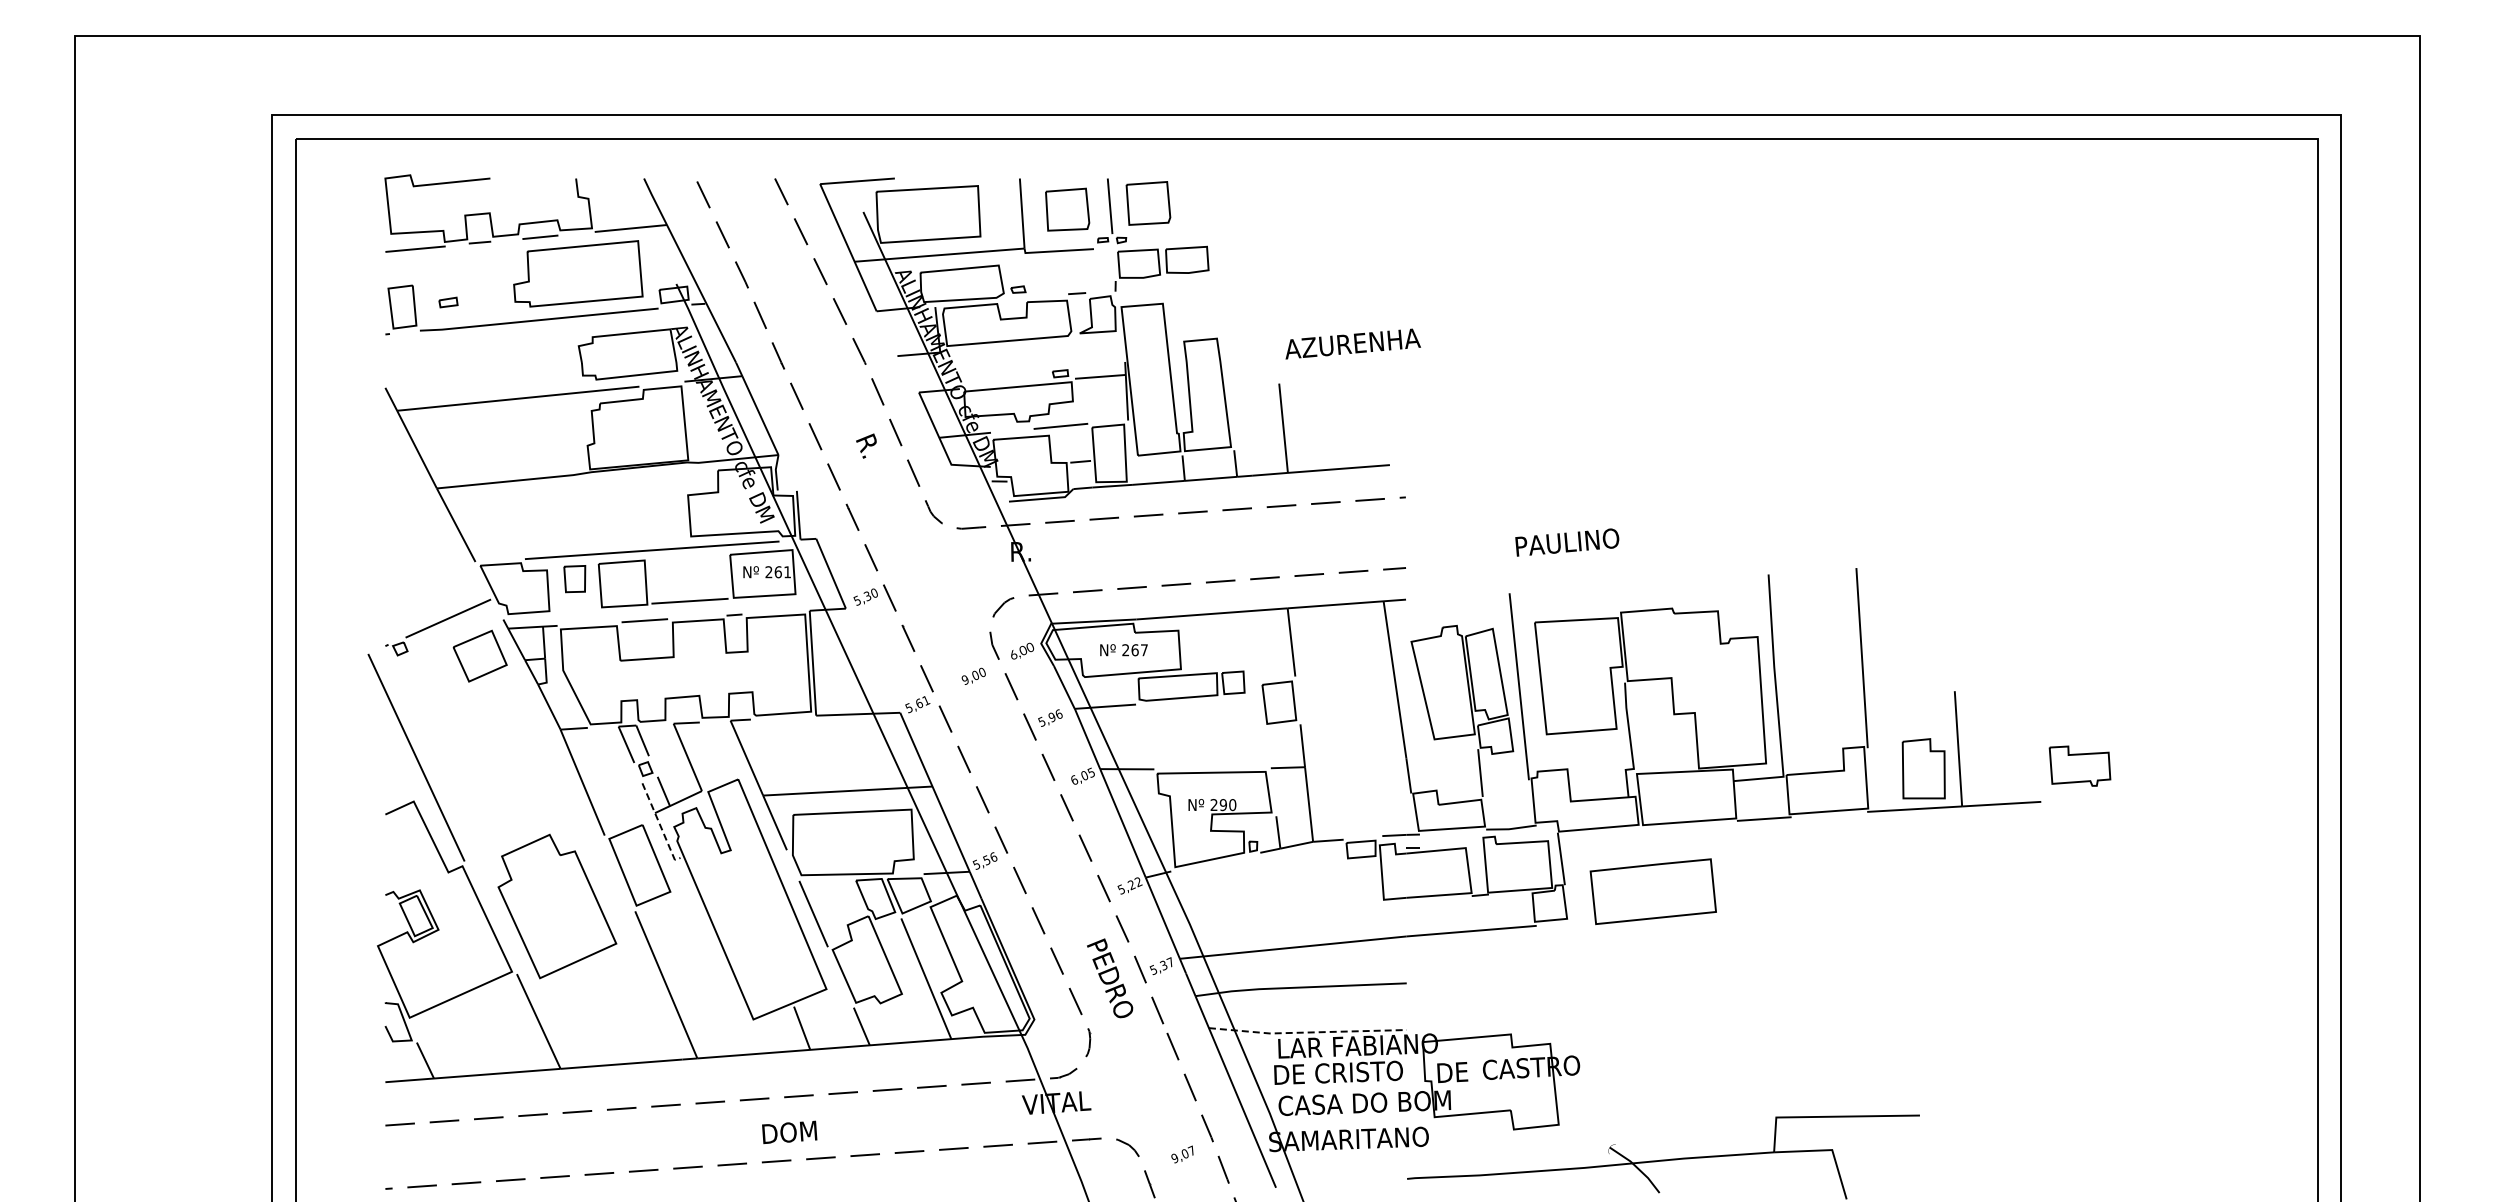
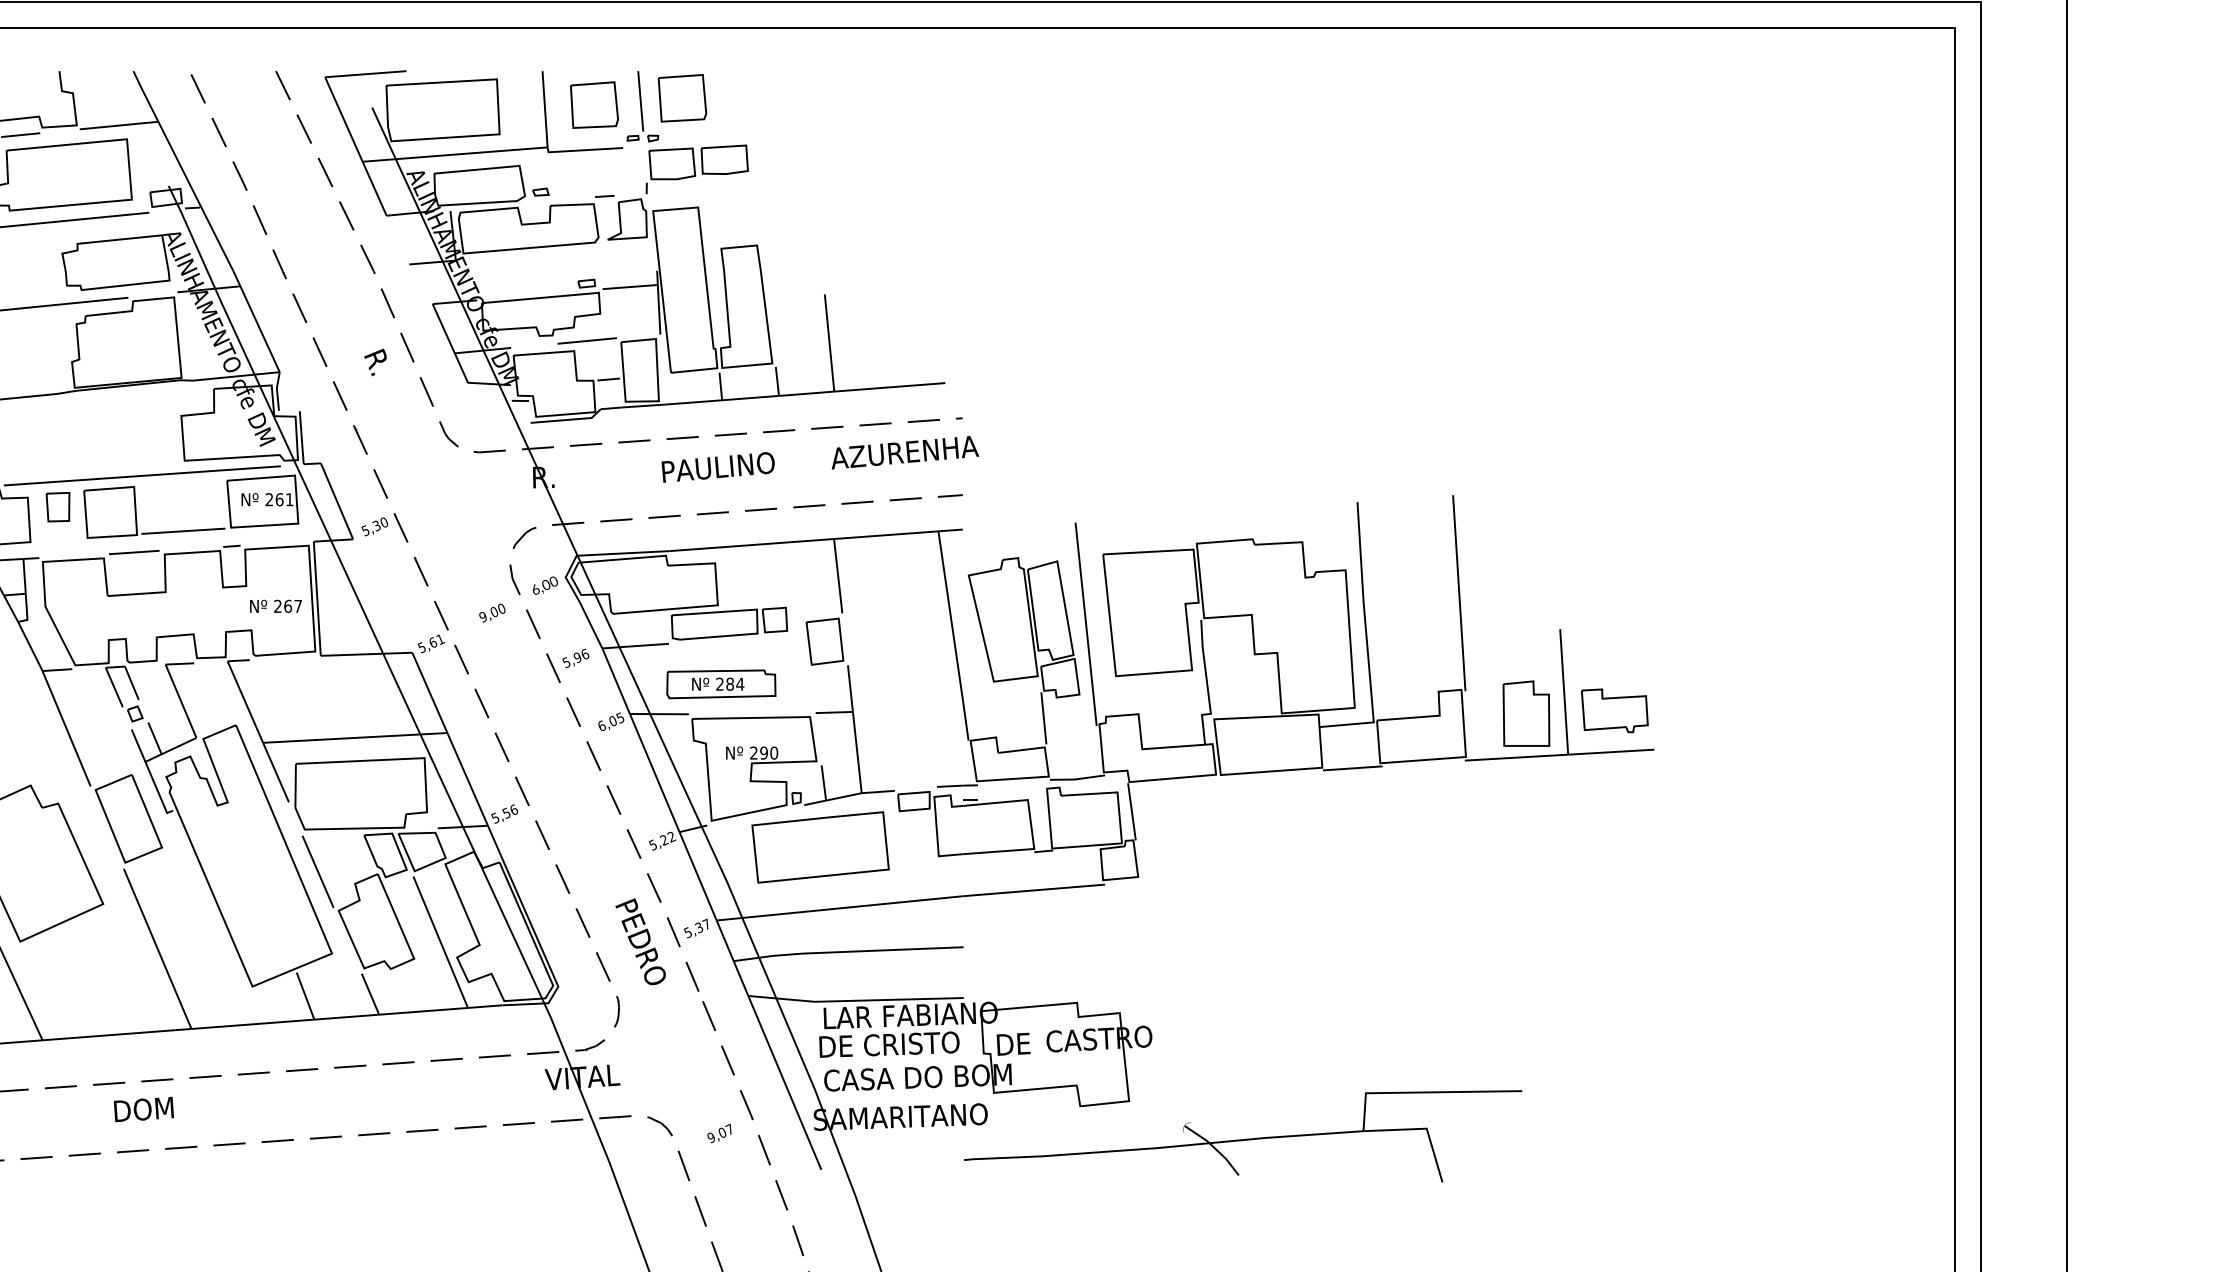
text: (1352, 343) -> (904, 452), moved
text: (1567, 542) -> (718, 467), moved
text: (1123, 650) -> (275, 606), moved
part: (1183, 741) -> (720, 683), added
part: (2079, 765) -> (1614, 710), moved
line: (660, 825) -> (151, 775), dashed -> solid
part: (1652, 891) -> (819, 847), moved
line: (1307, 1032) -> (855, 1000), dashed -> solid
text: (789, 1131) -> (143, 1108), moved

